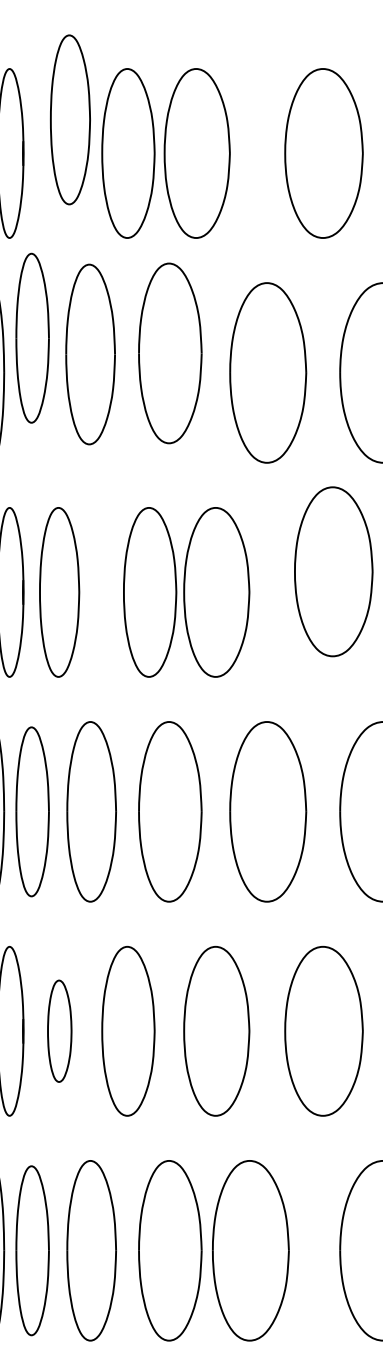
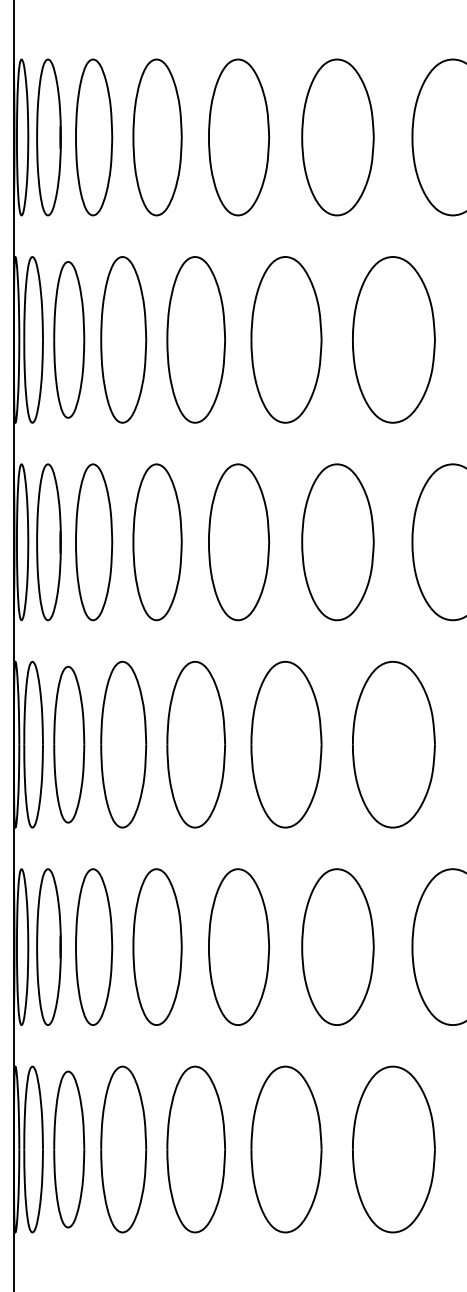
part: (70, 119) -> (94, 137), moved
part: (197, 153) -> (239, 137), moved
part: (32, 337) -> (69, 339), moved
part: (169, 353) -> (195, 339), moved
part: (90, 354) -> (123, 339), moved
part: (333, 572) -> (337, 542), moved
part: (150, 592) -> (157, 542), moved
part: (60, 1030) -> (94, 946), size x1.67
part: (250, 1250) -> (286, 1149), moved

